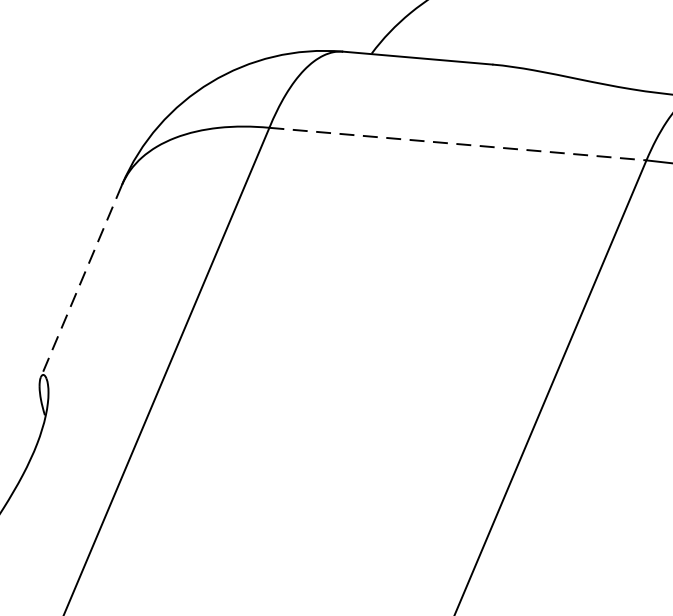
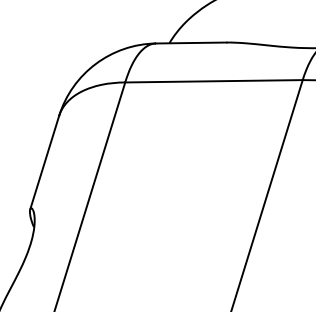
line: (458, 144) -> (214, 81), dashed -> solid
line: (81, 280) -> (44, 162), dashed -> solid

